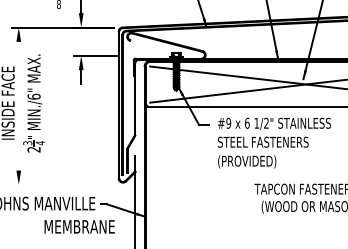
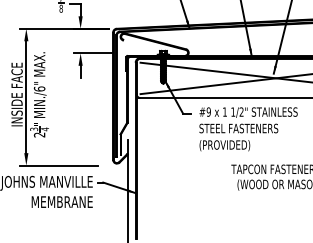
line: (18, 106) -> (26, 97), added
text: (246, 122) -> (224, 111), 6 -> 1
line: (56, 184) -> (59, 165), added
text: (78, 226) -> (61, 201), moved

